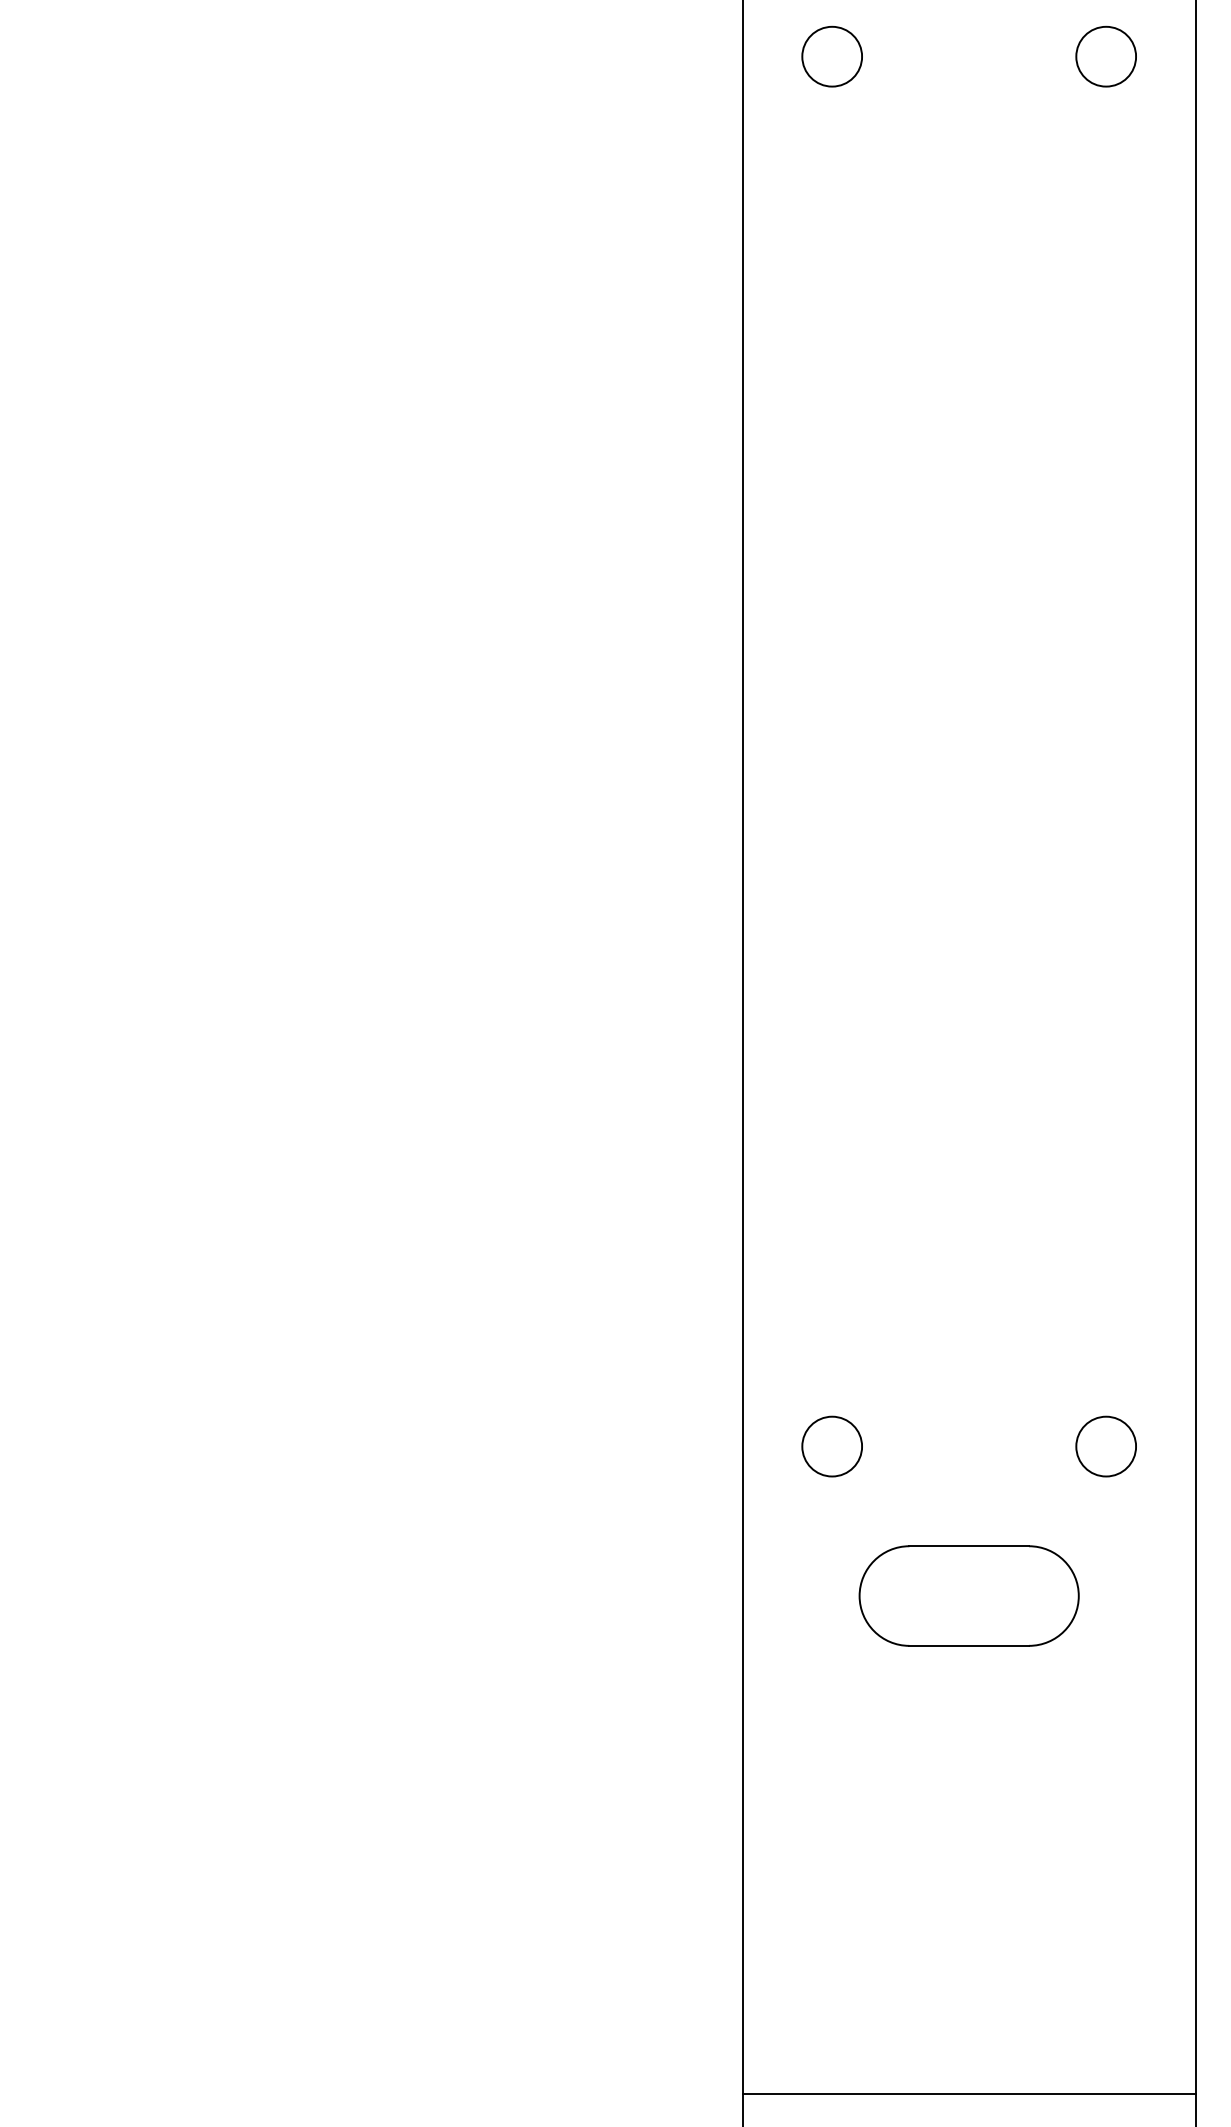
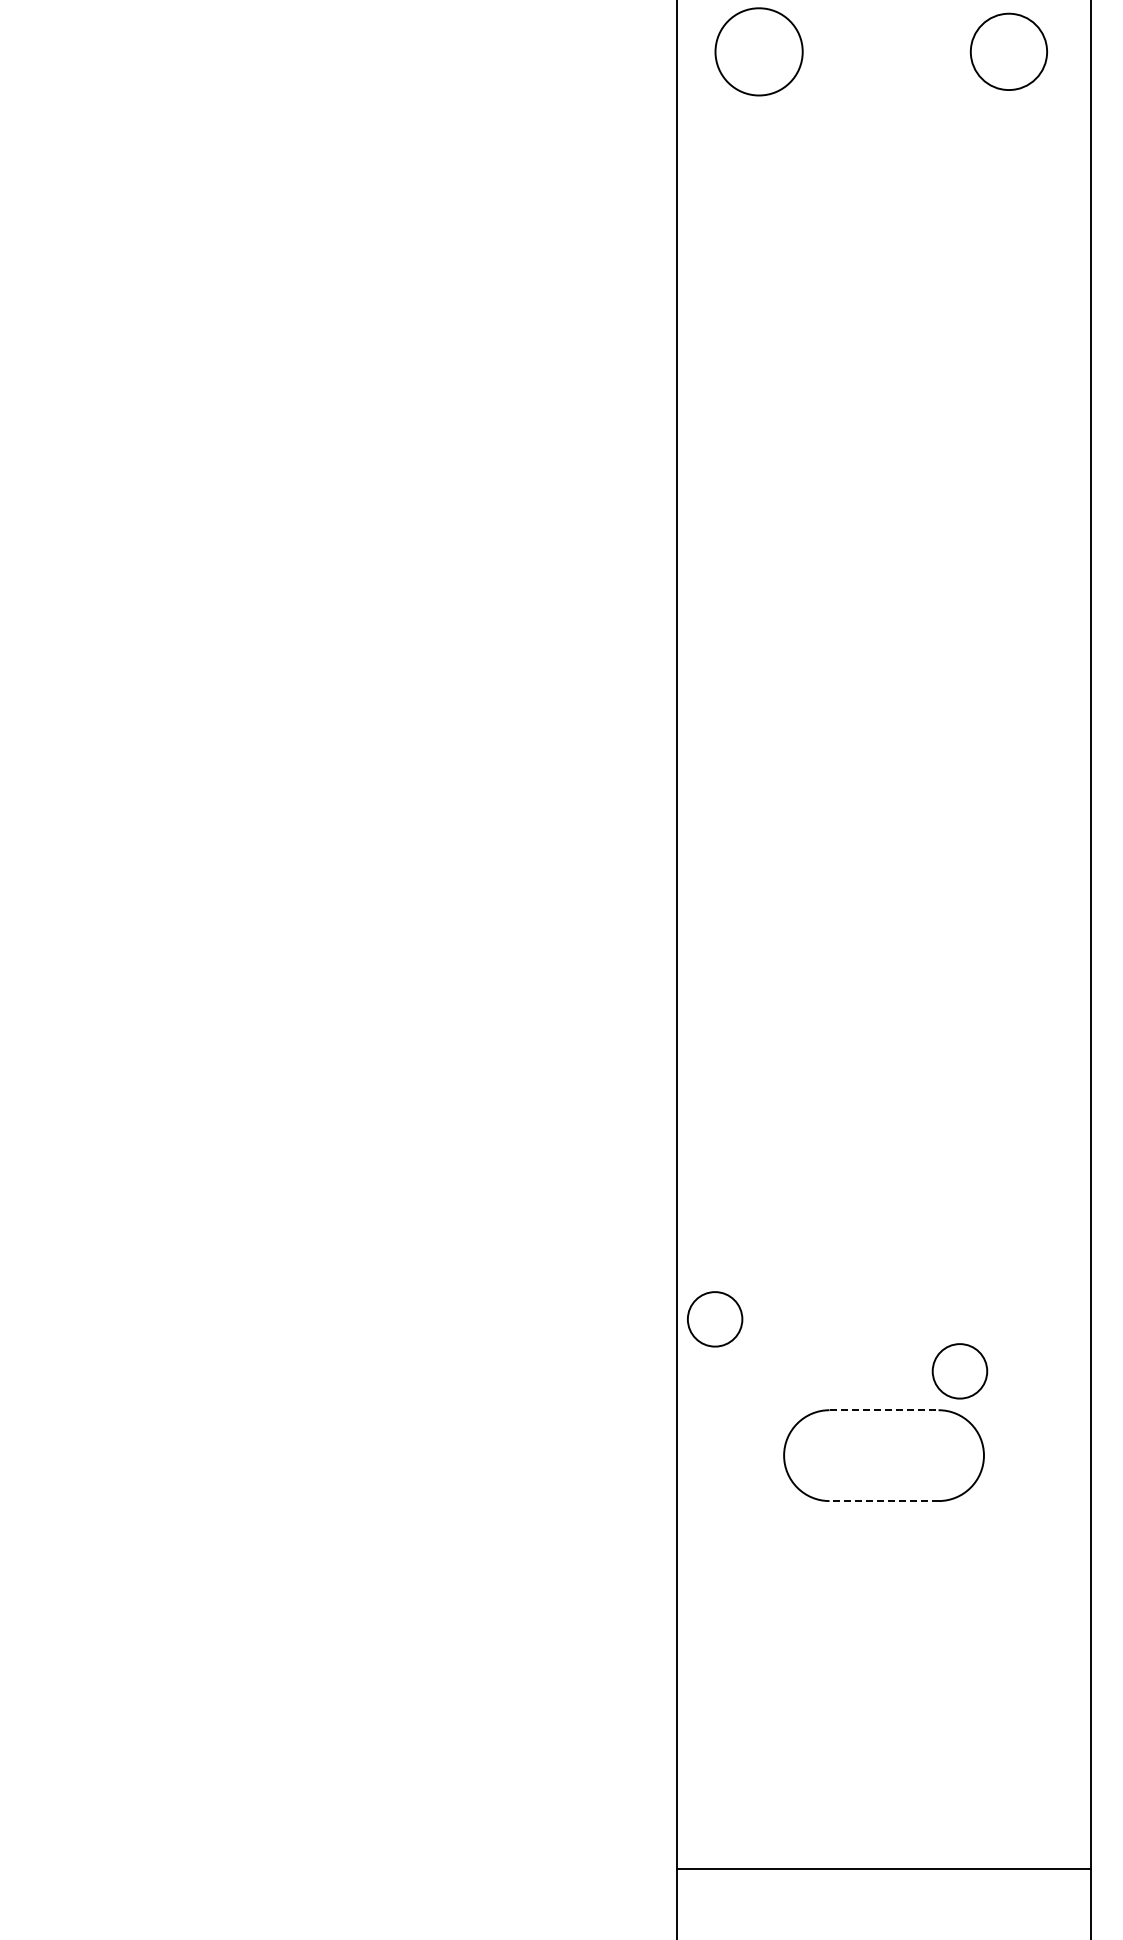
circle: (831, 56) -> (758, 51), size x1.6
circle: (1105, 56) -> (1008, 51), size x1.4
circle: (832, 1446) -> (715, 1319), moved
circle: (1105, 1446) -> (959, 1371), moved
line: (969, 1546) -> (884, 1410), solid -> dashed
line: (969, 1646) -> (884, 1501), solid -> dashed
line: (968, 2093) -> (883, 1868), moved

